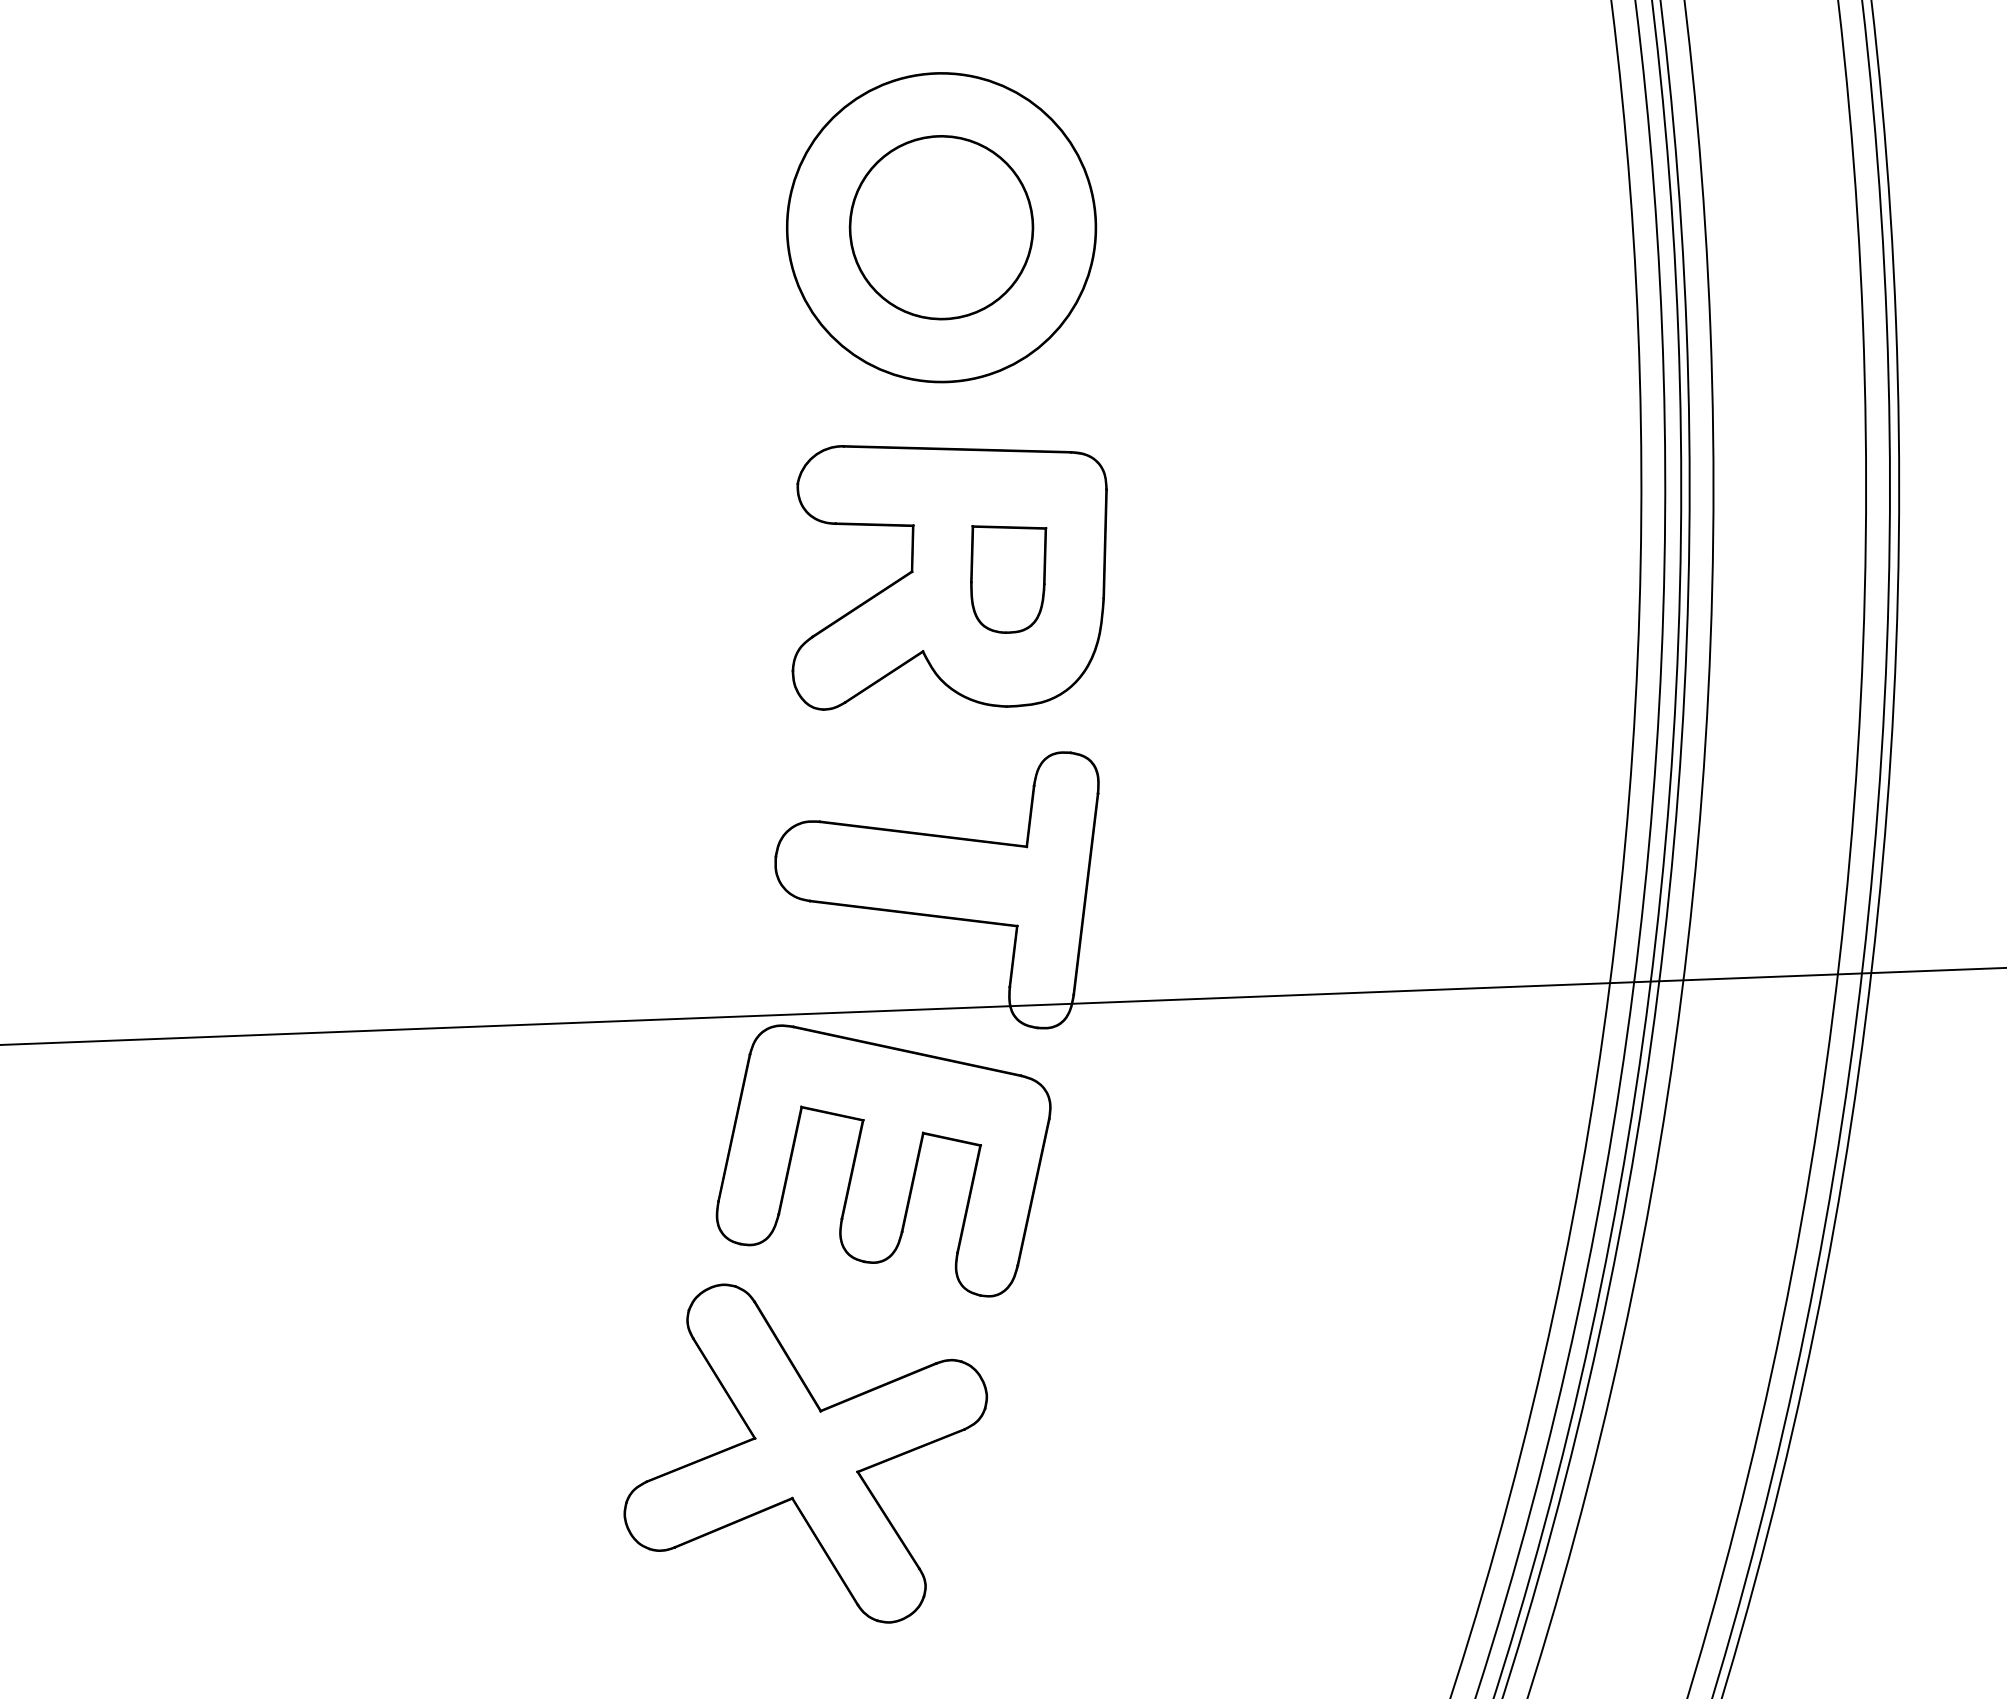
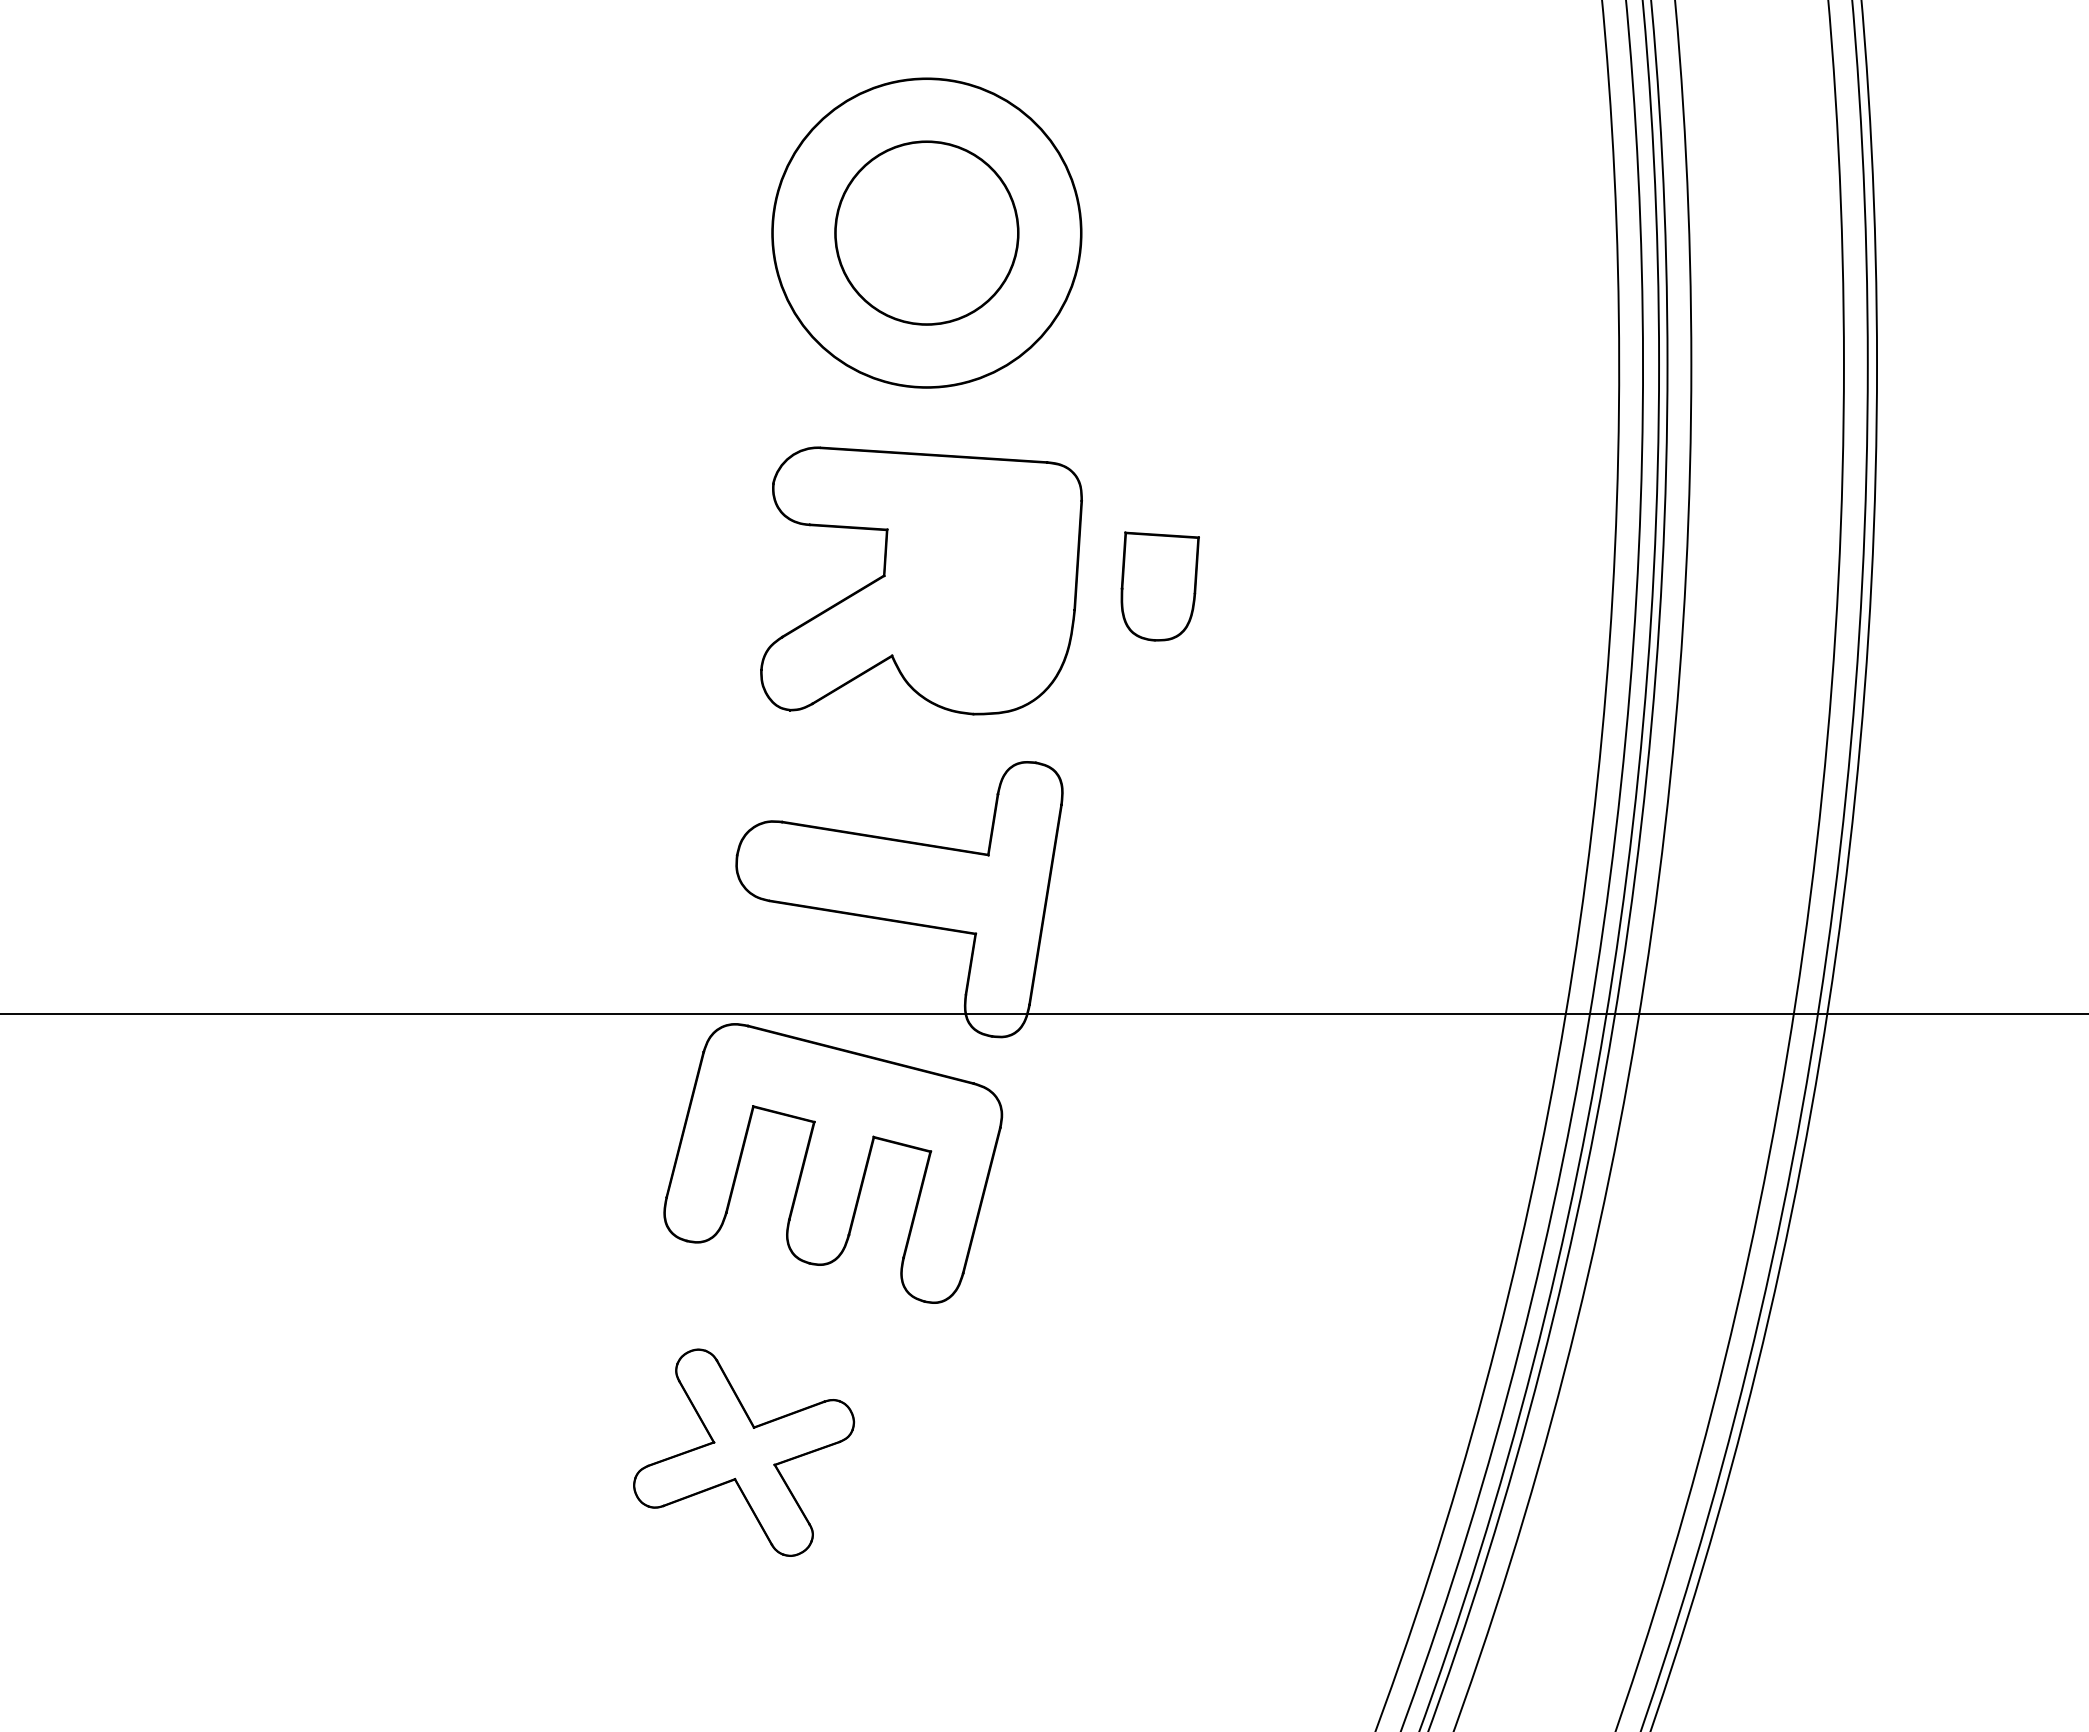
part: (1008, 578) -> (1159, 586), moved
part: (805, 1453) -> (743, 1452), size x0.6

